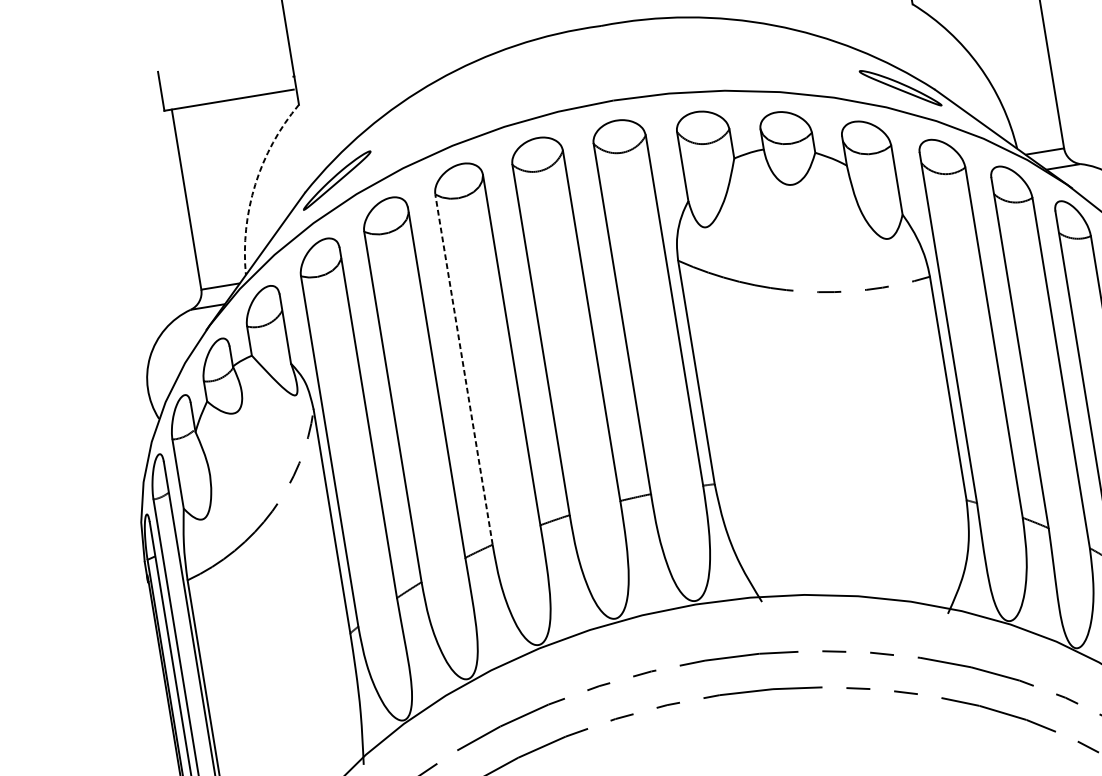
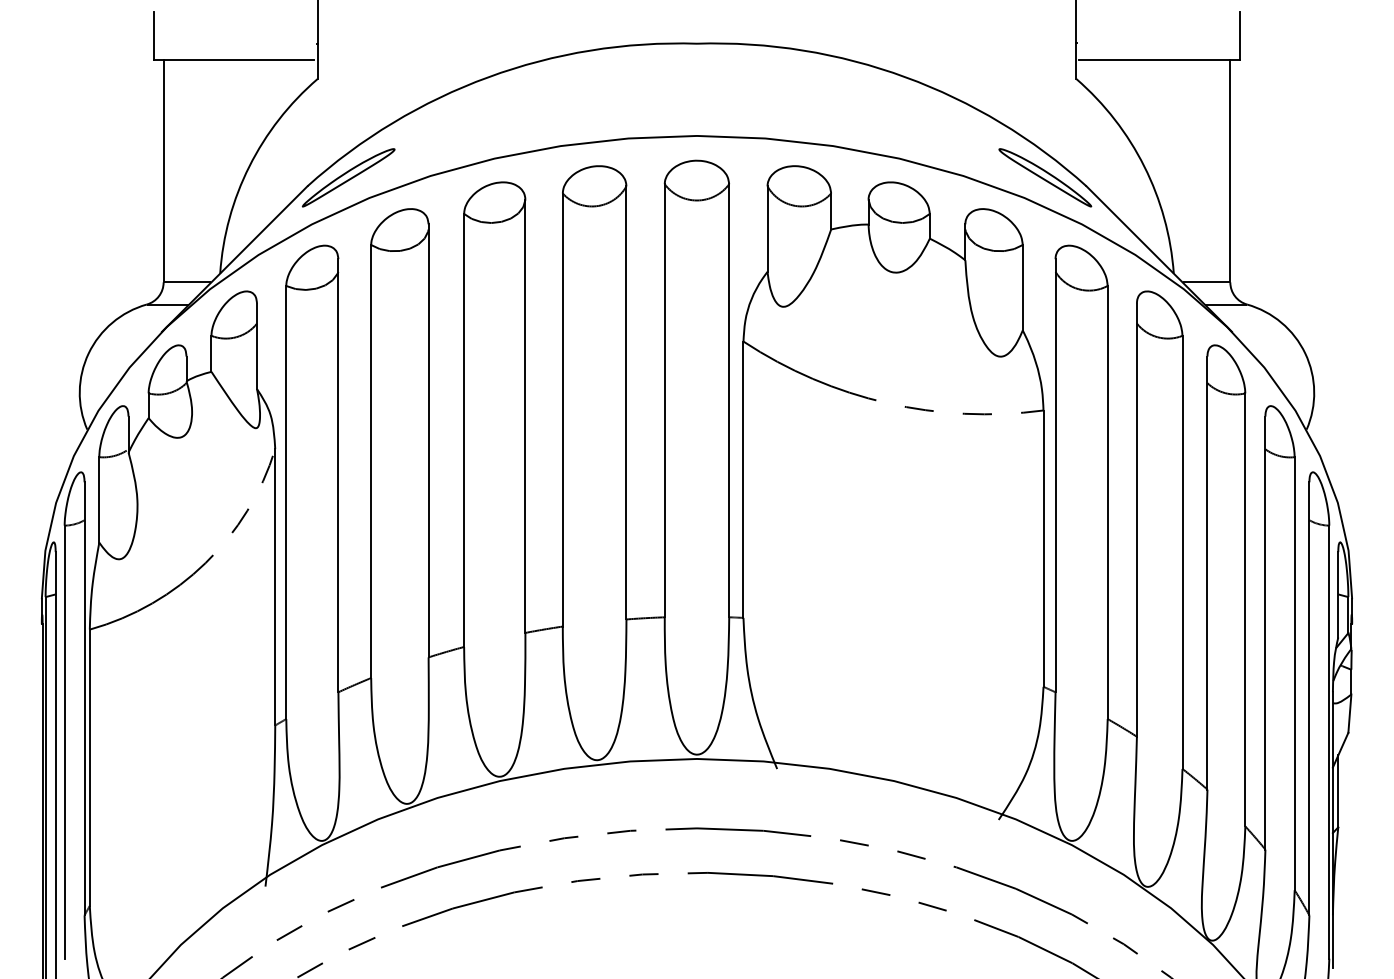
arc: (255, 184) -> (249, 166), dashed -> solid
line: (464, 369) -> (464, 430), dashed -> solid

